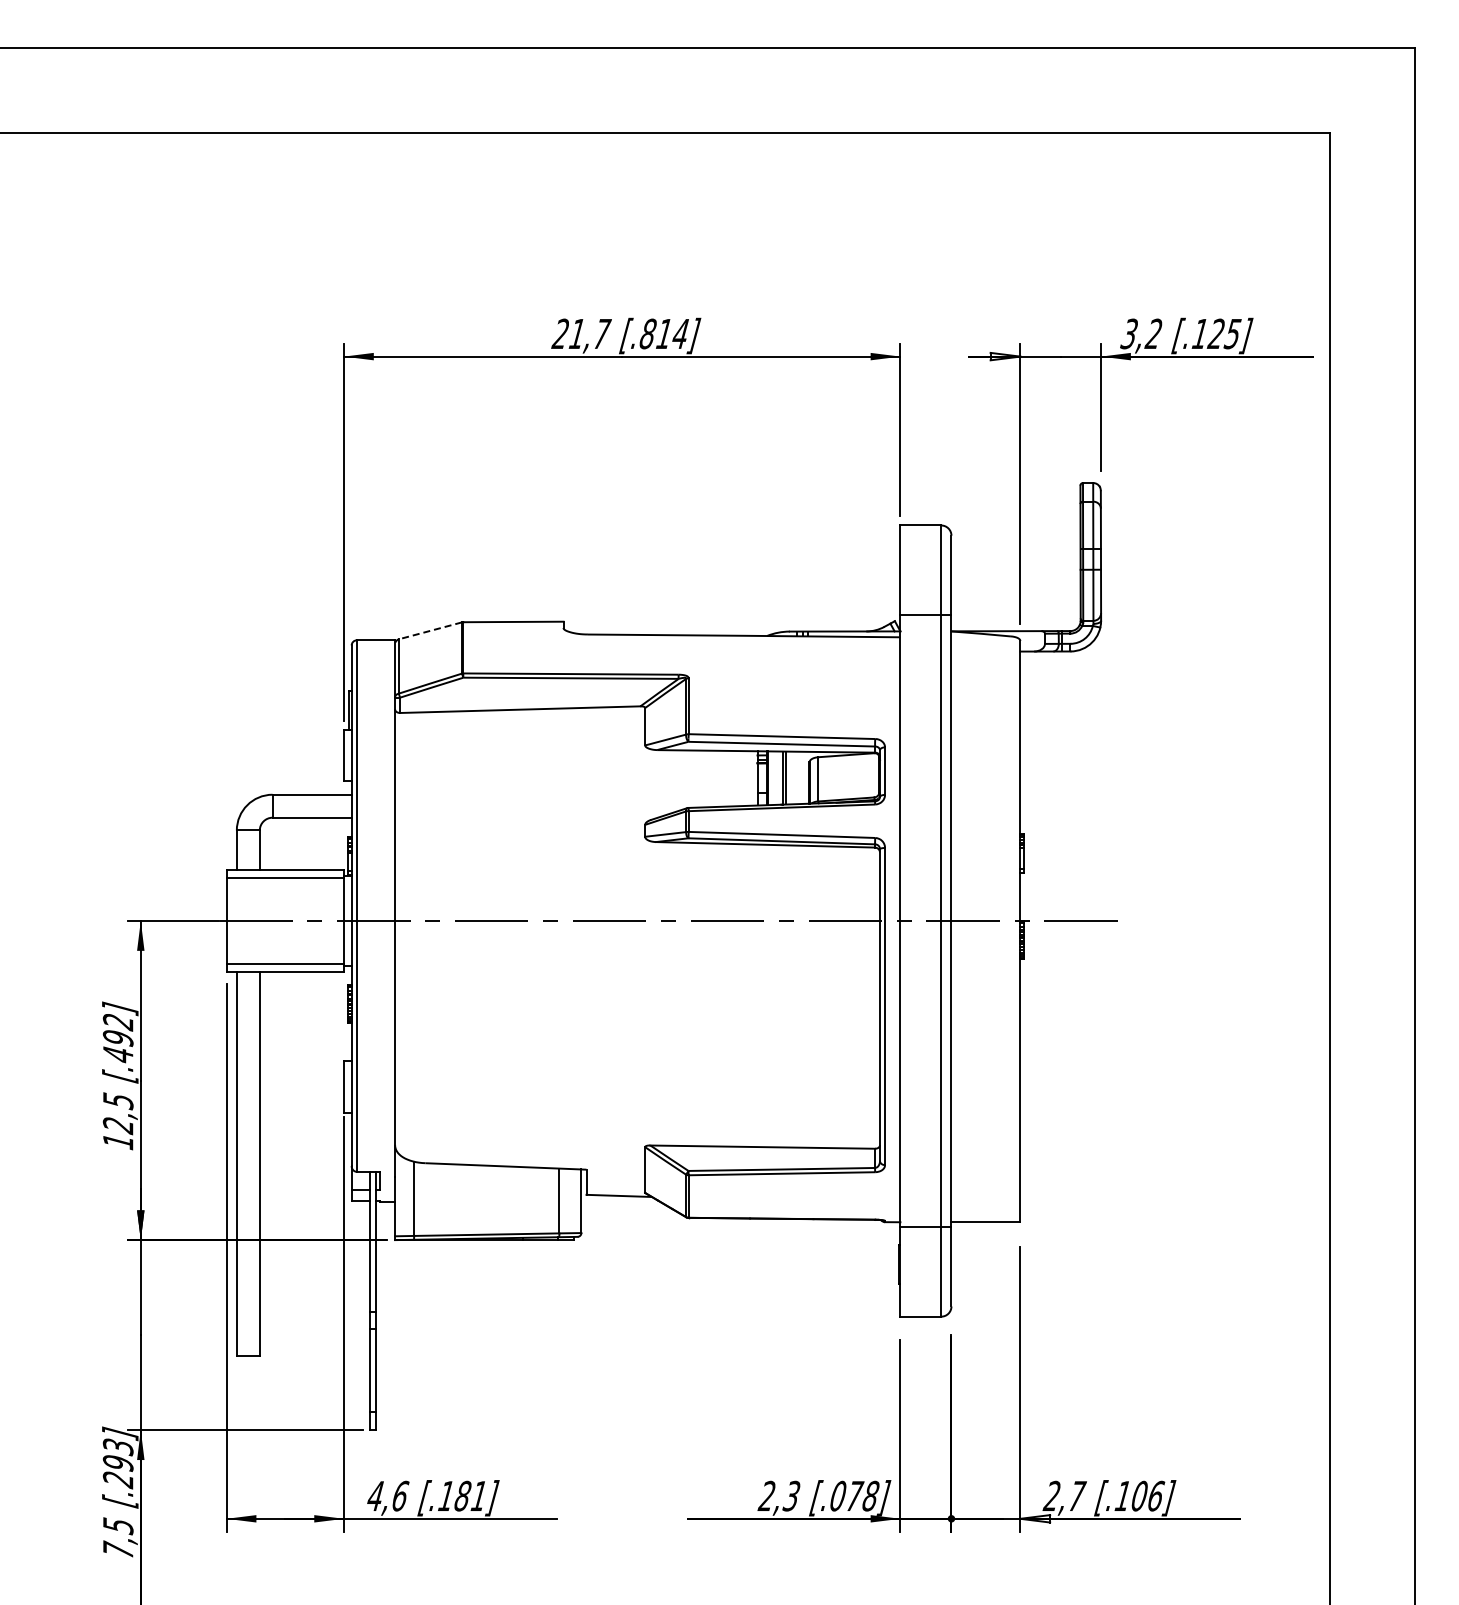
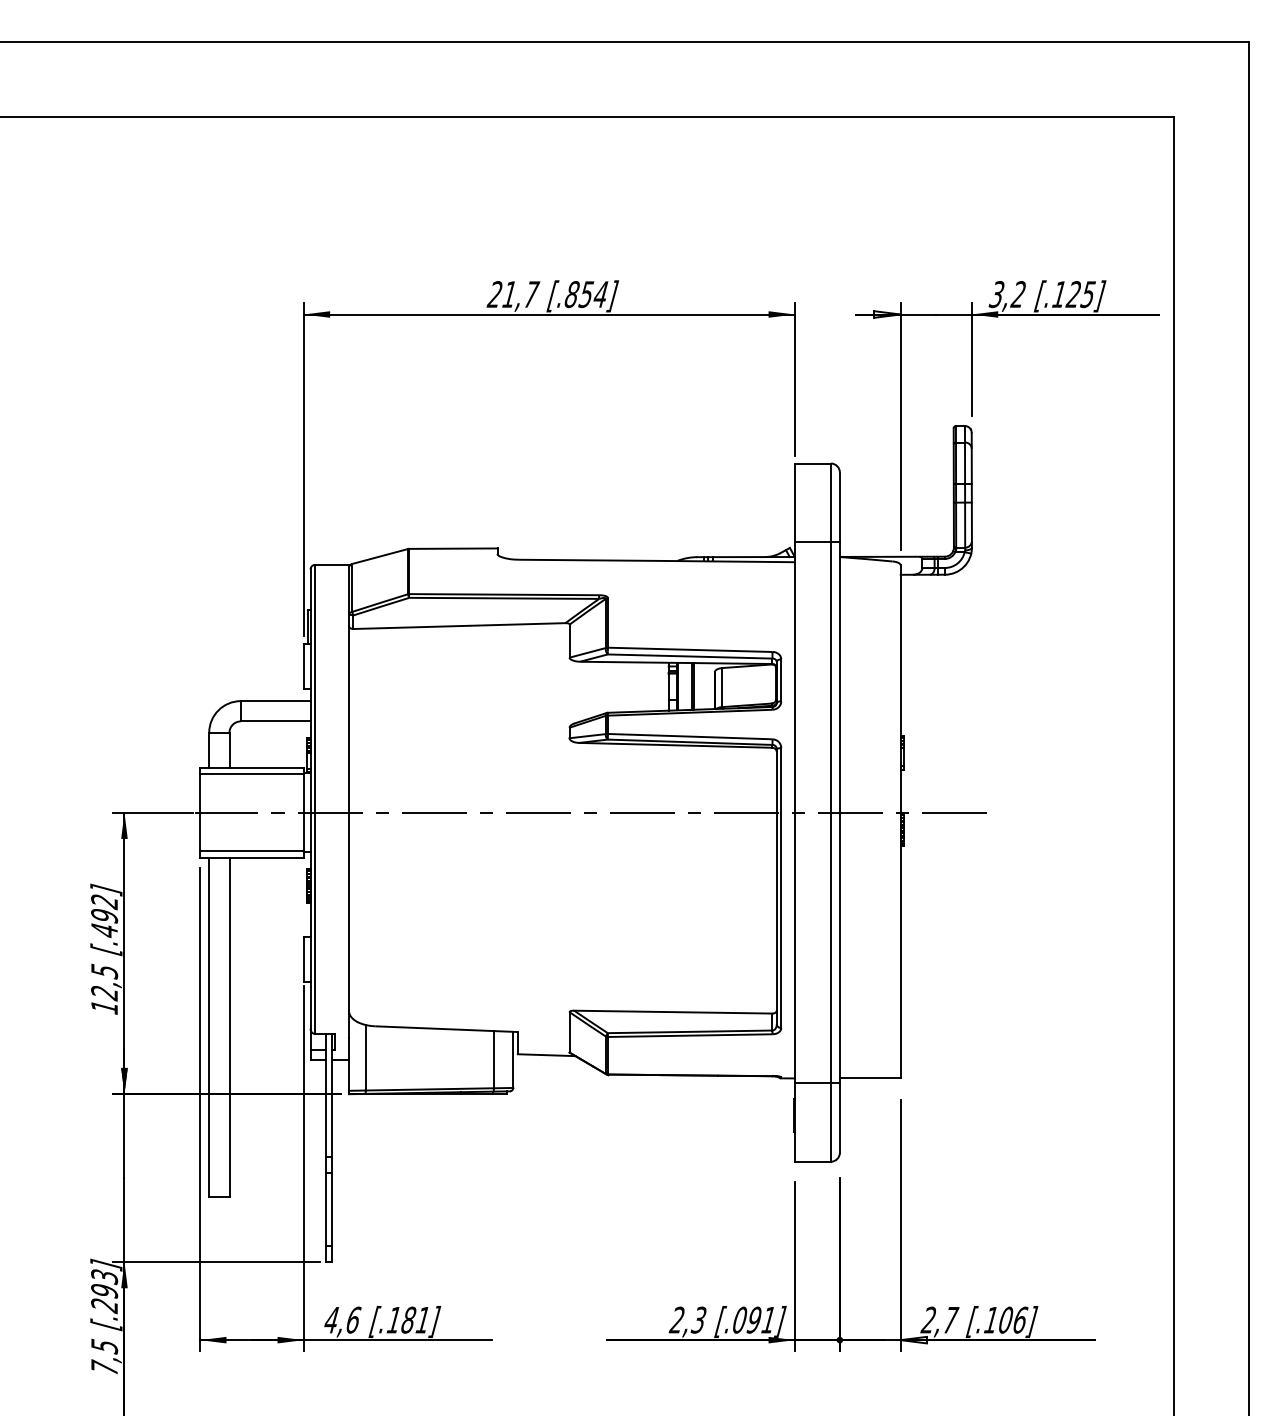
text: (664, 334) -> (586, 294), [.814] -> [.854]
line: (430, 630) -> (380, 556), dashed -> solid
text: (862, 1495) -> (761, 1319), [.078] -> [.091]

